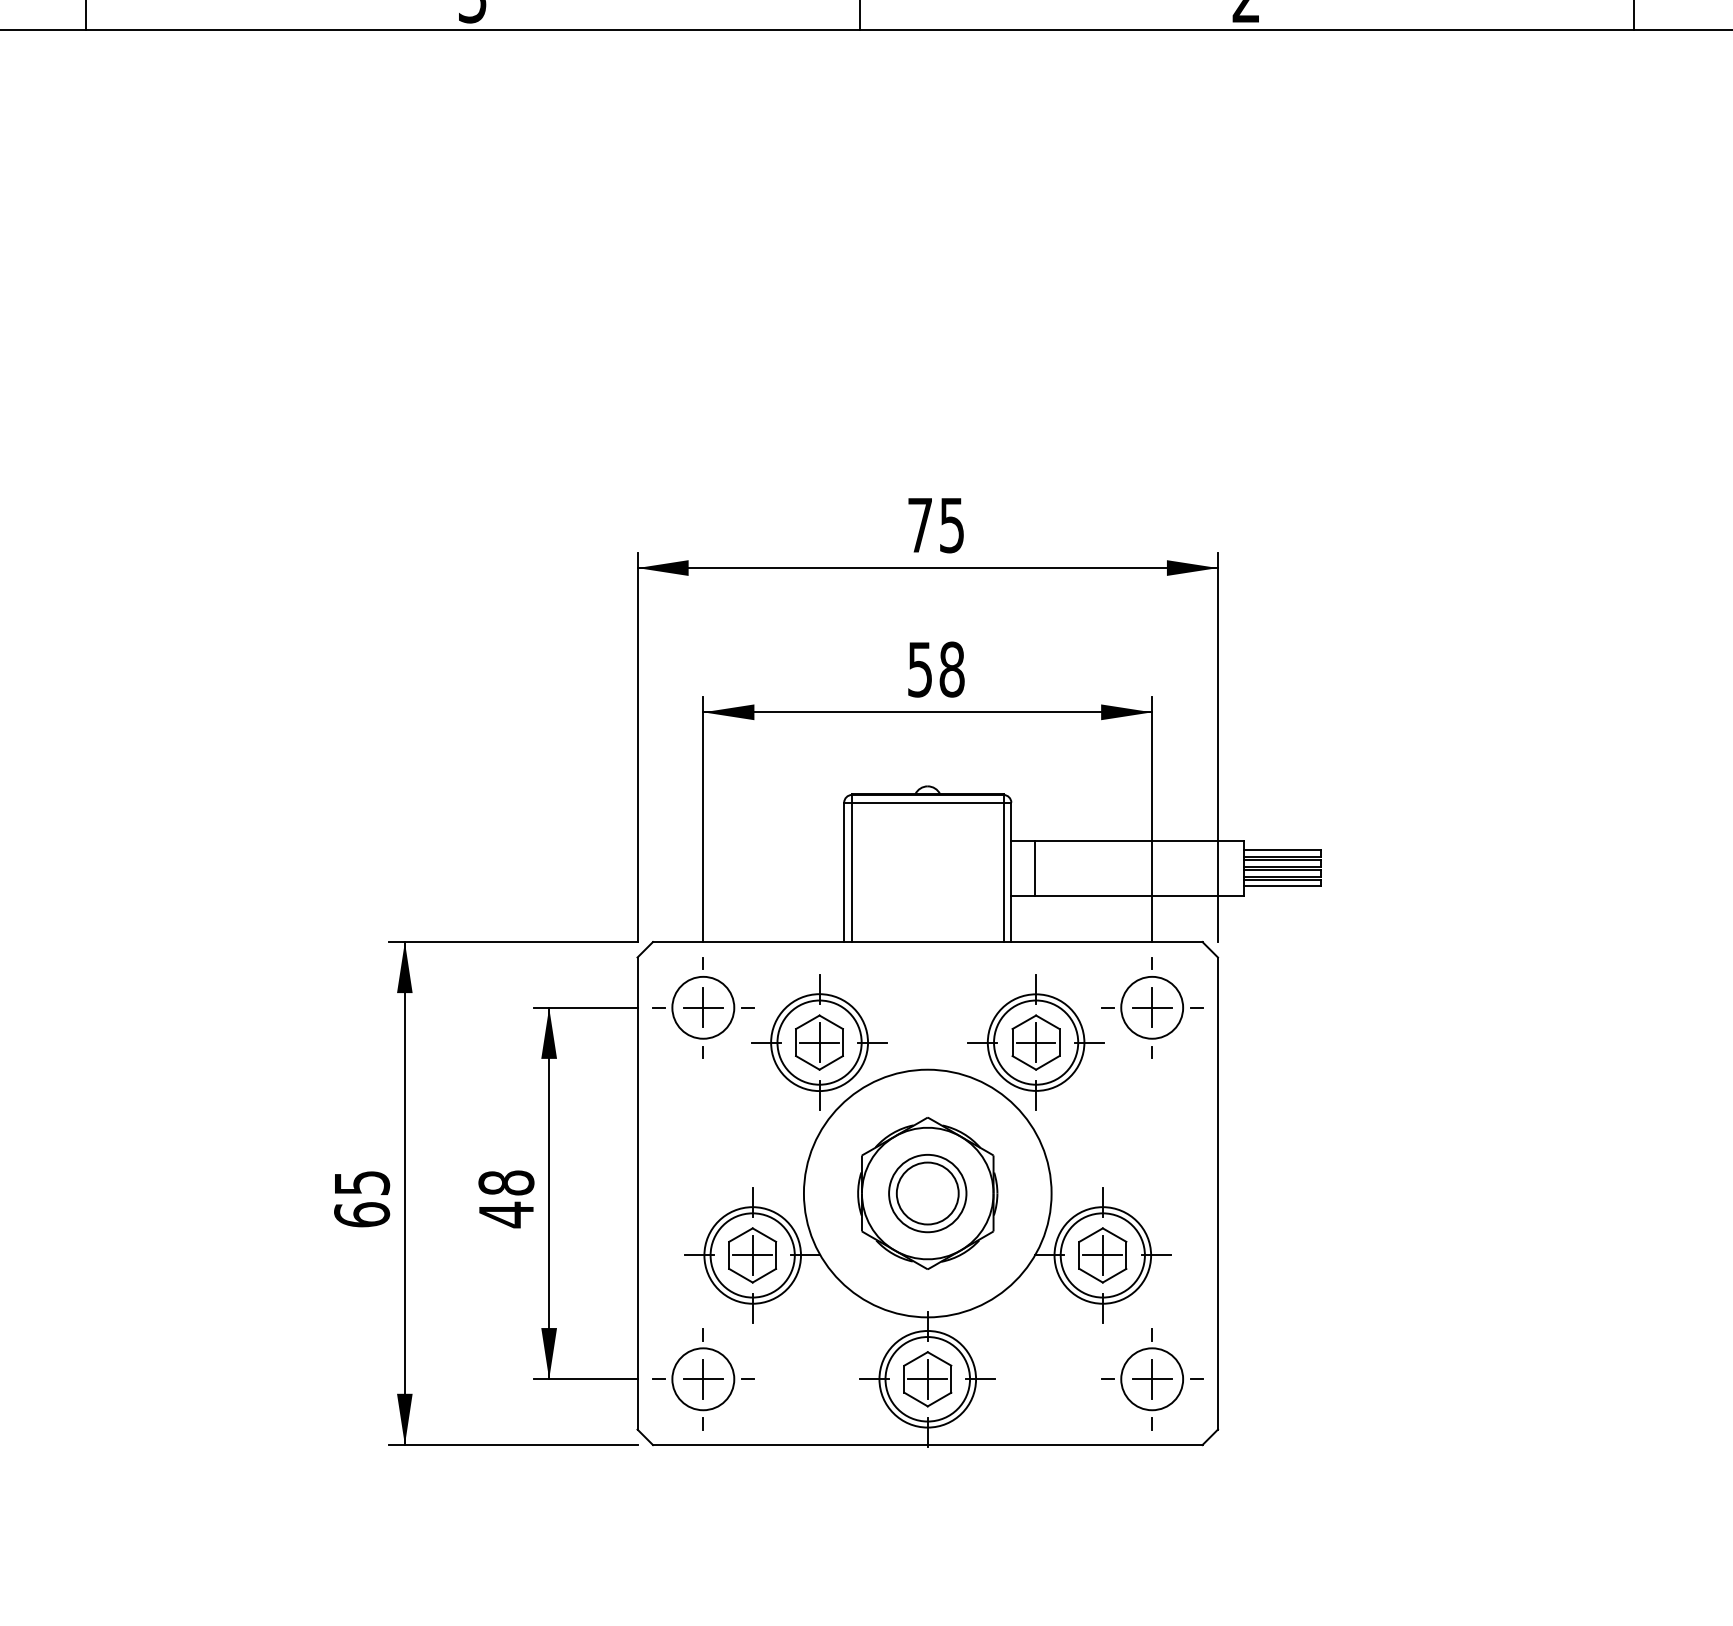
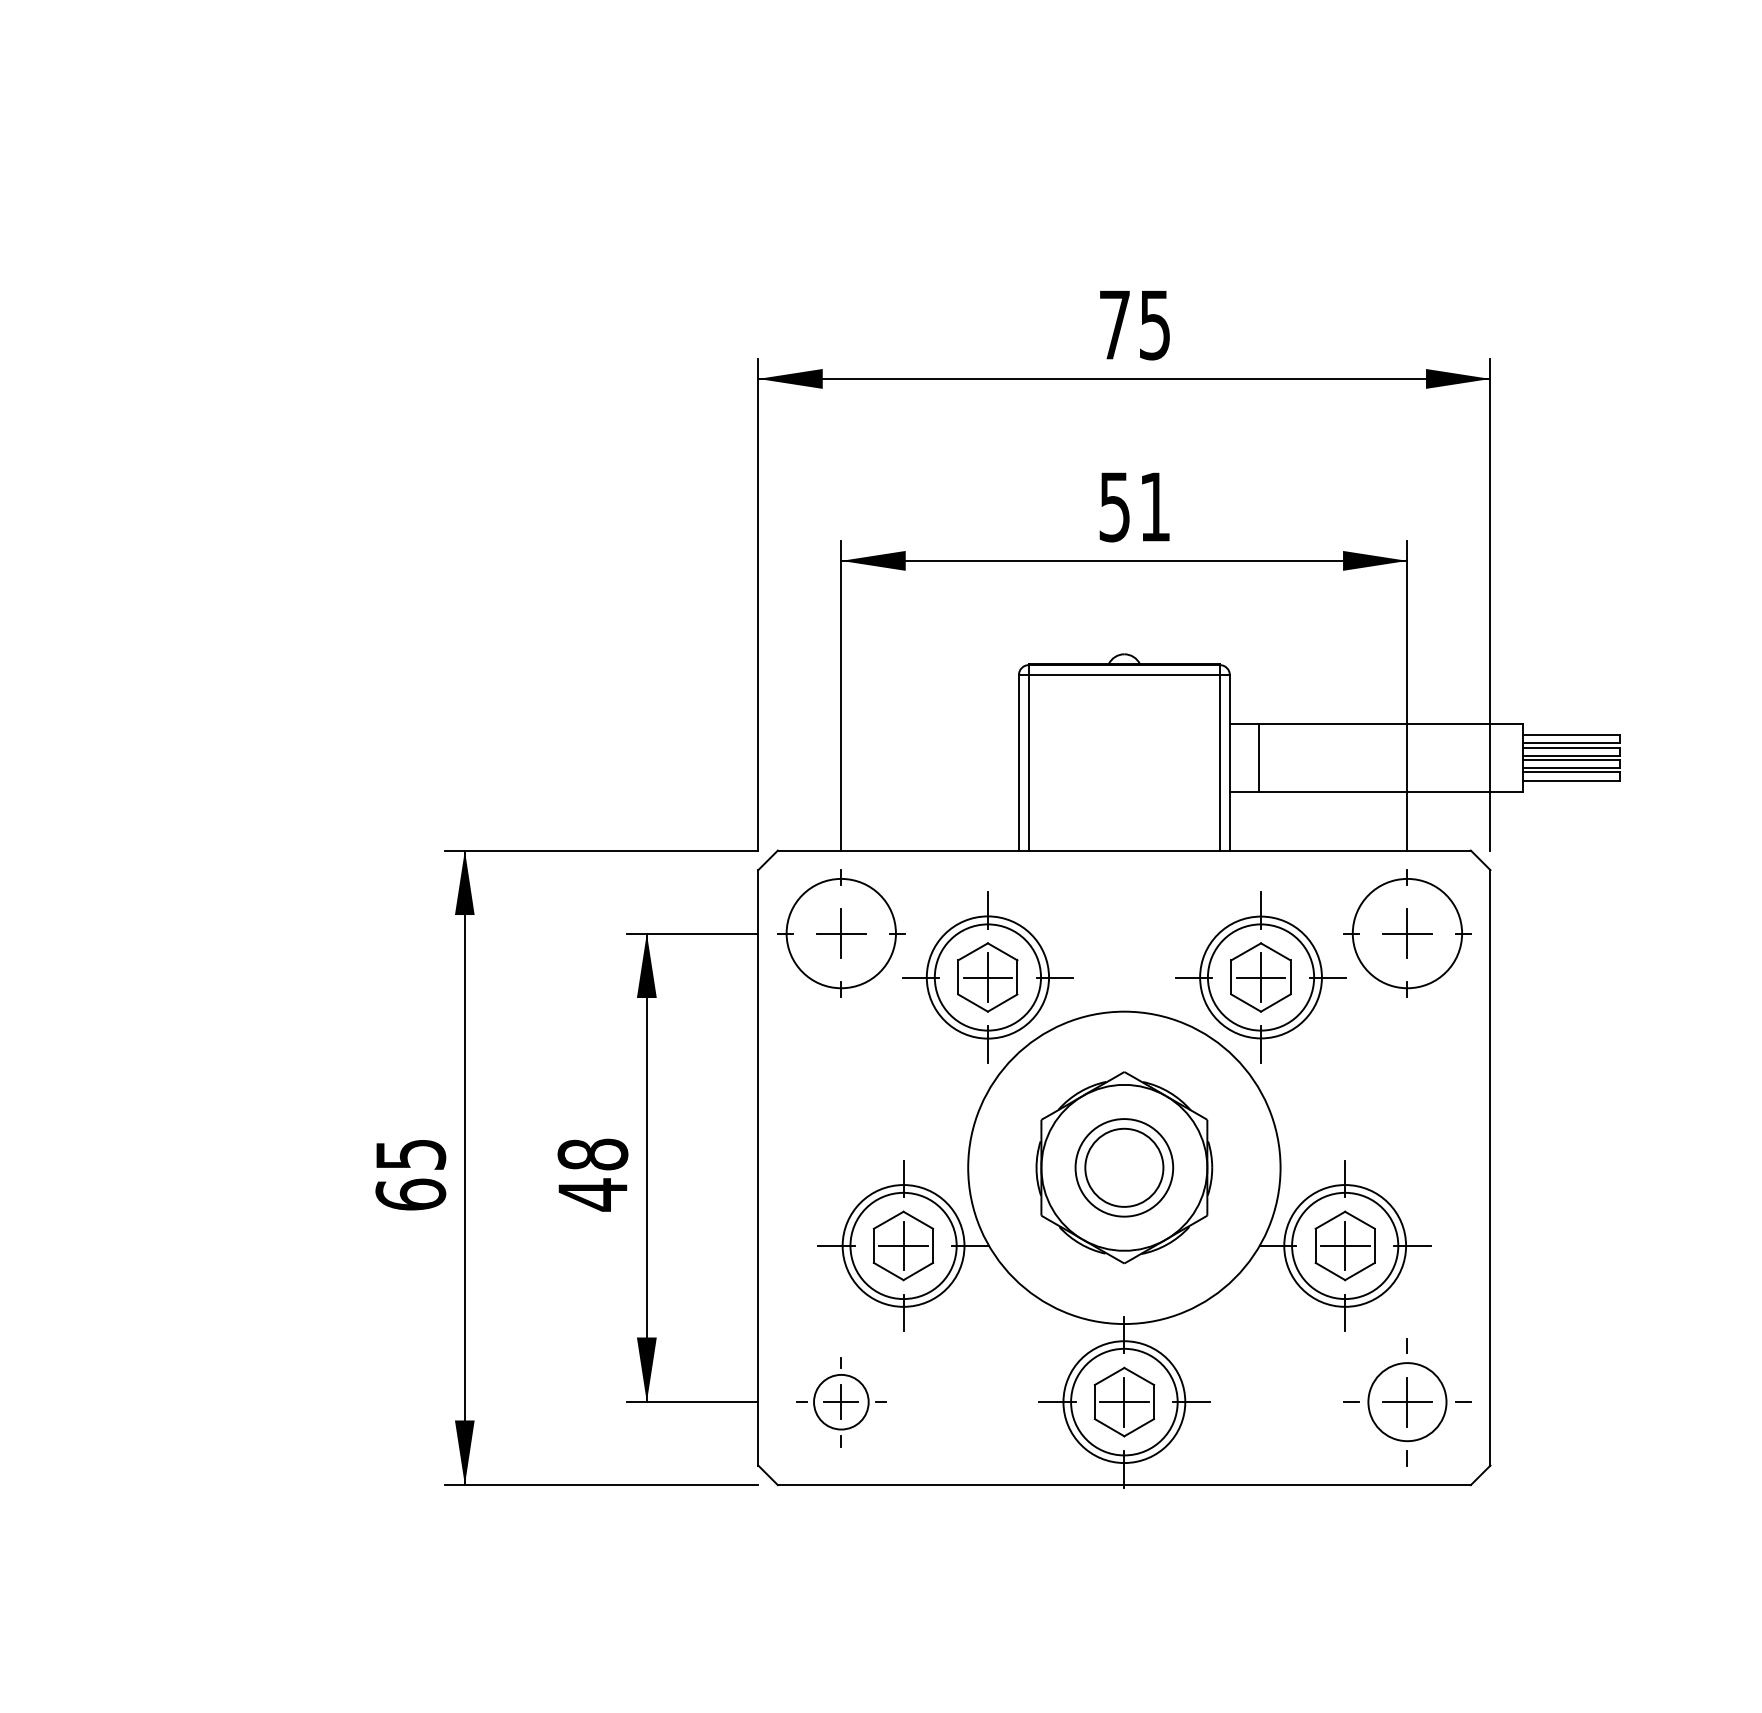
text: (951, 669) -> (1154, 506), 58 -> 51
circle: (703, 1007) -> (841, 933), size x1.4
circle: (1152, 1007) -> (1407, 933), size x1.4
part: (703, 1379) -> (841, 1402), size x0.7

